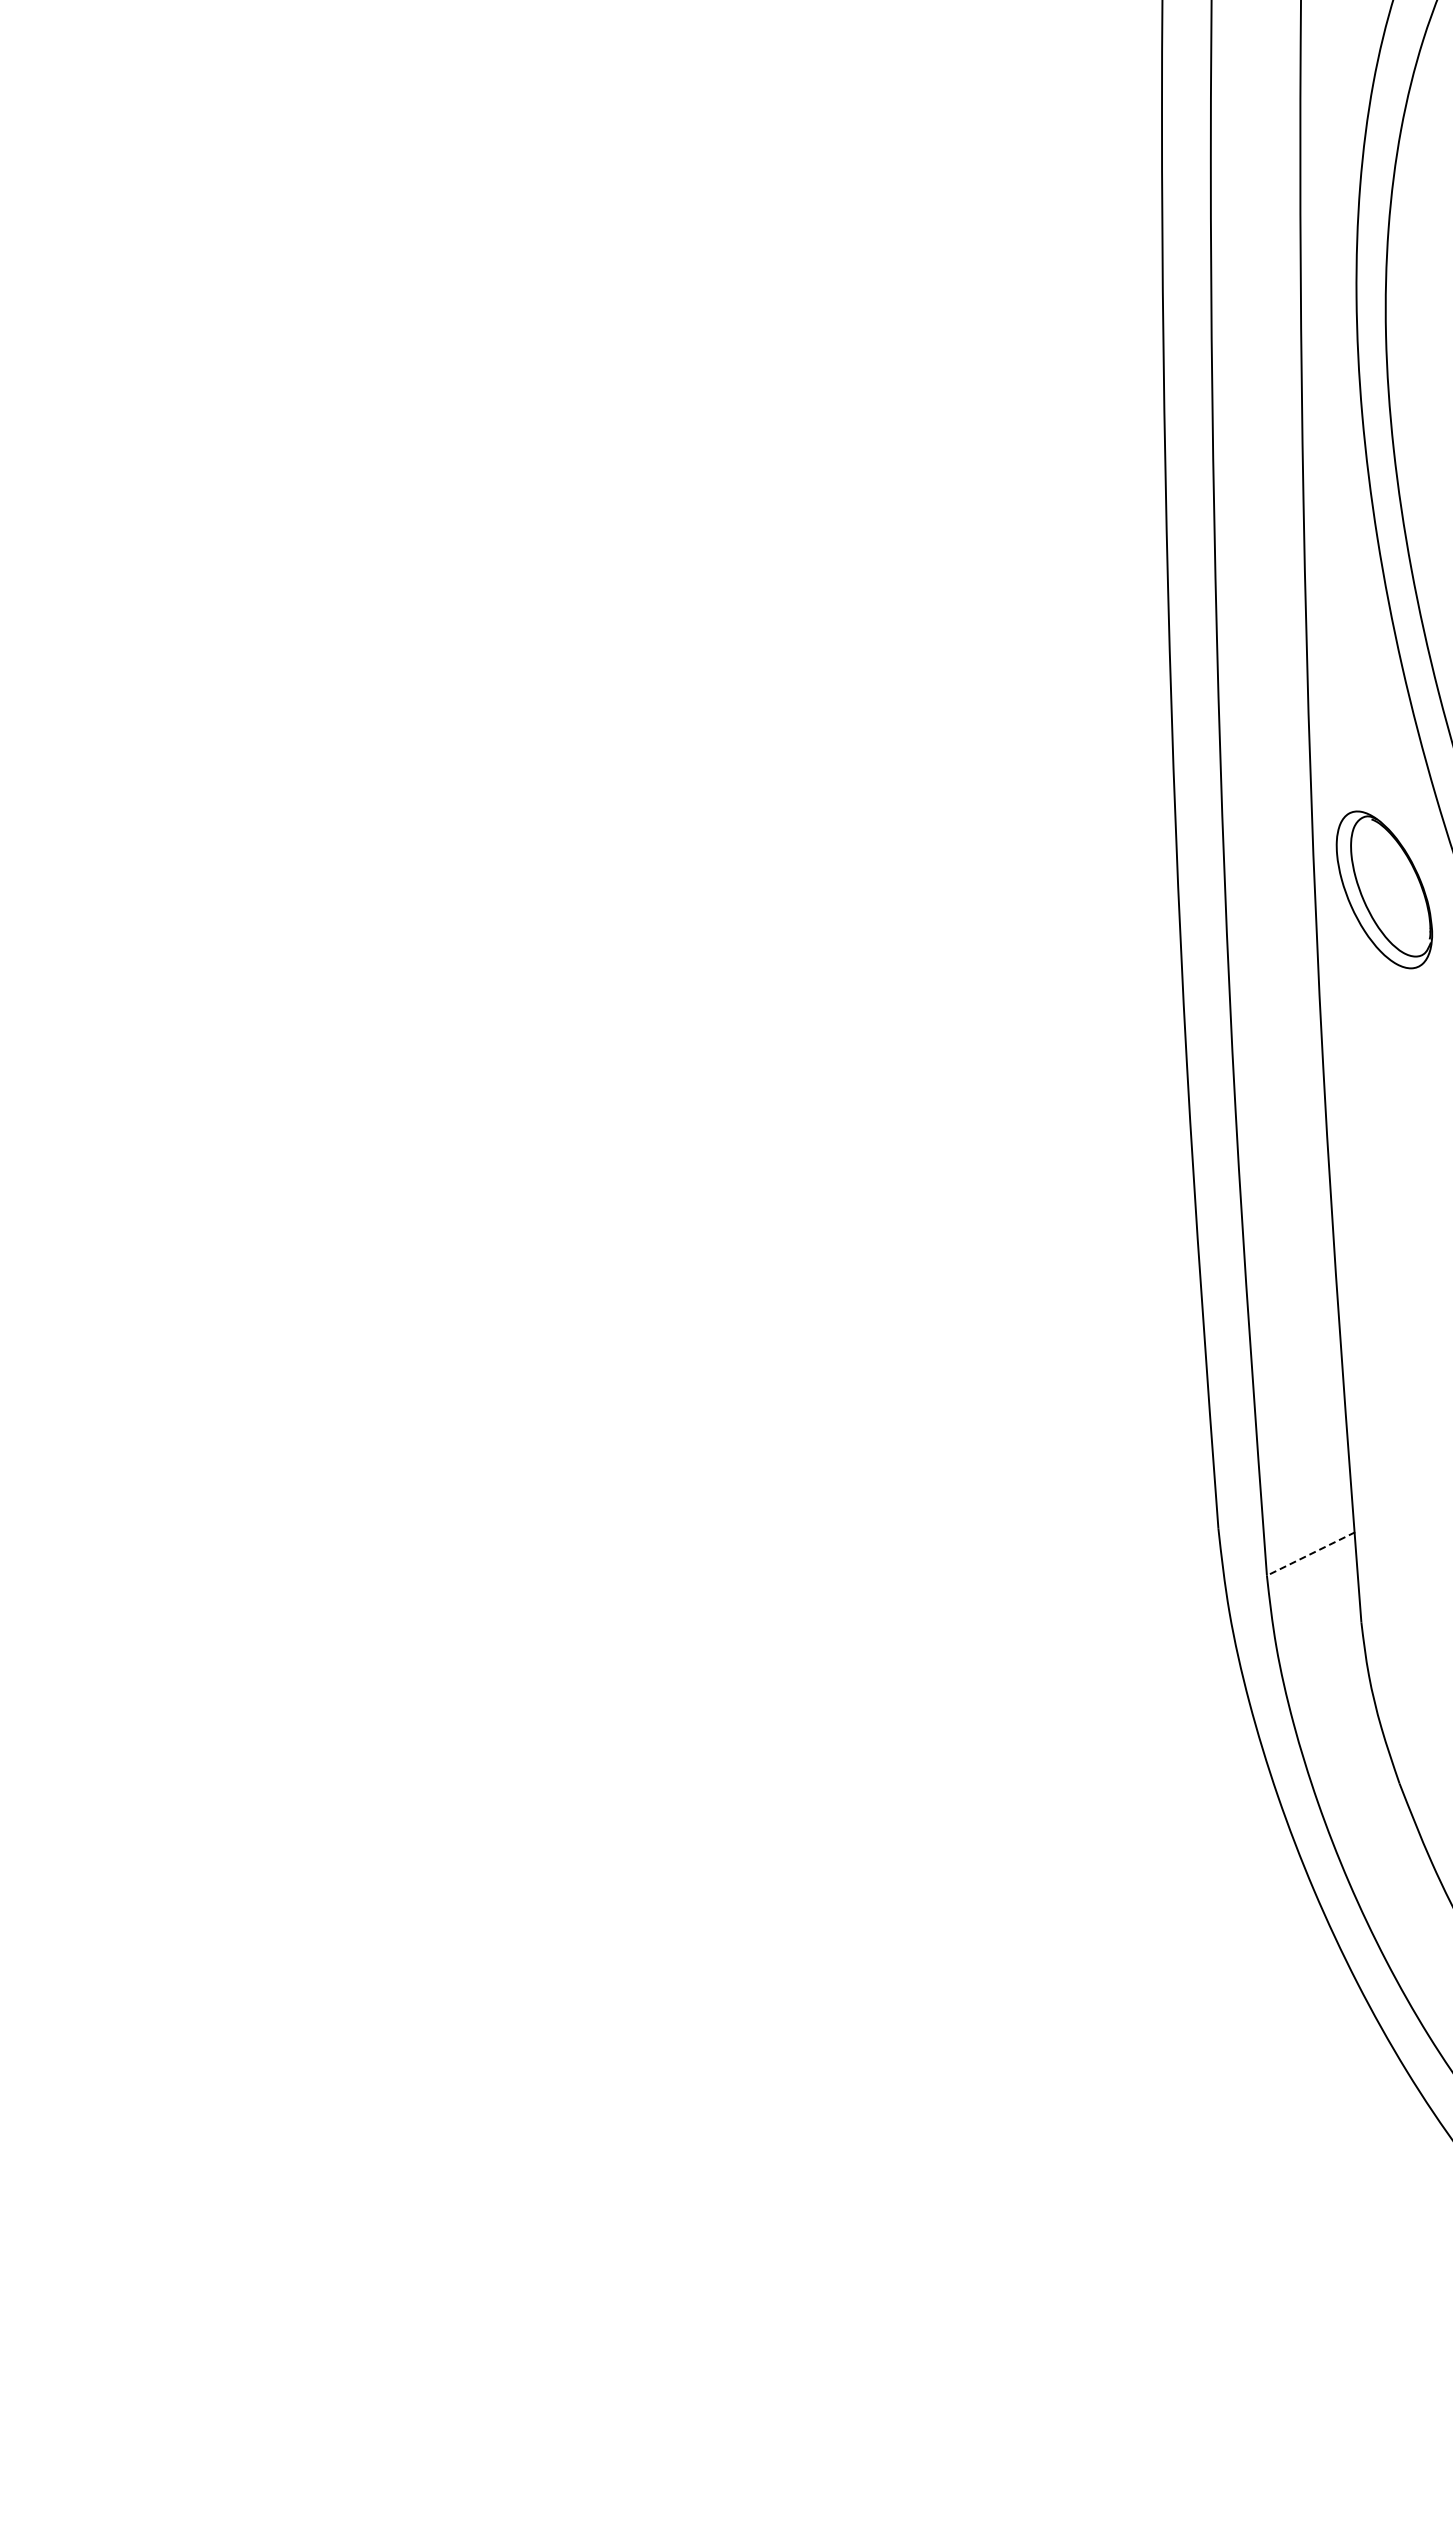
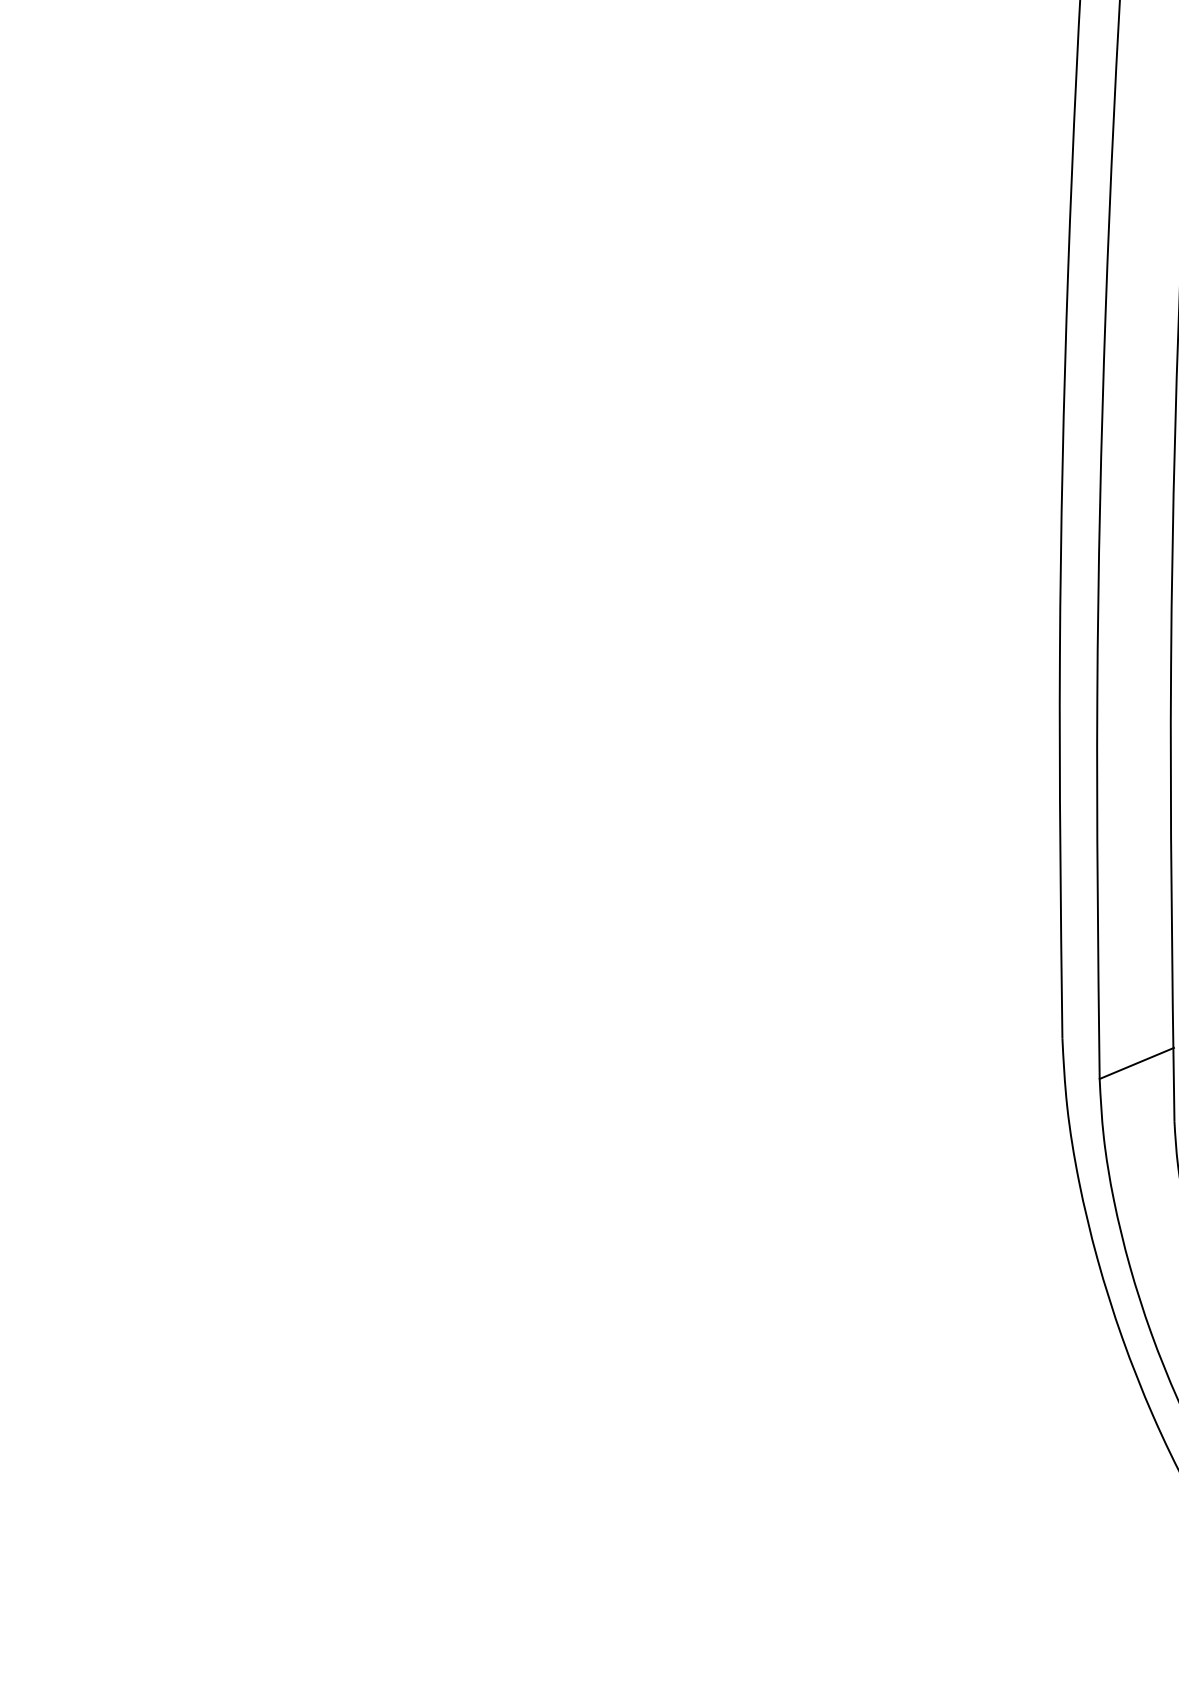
line: (1310, 1554) -> (1136, 1063), dashed -> solid

